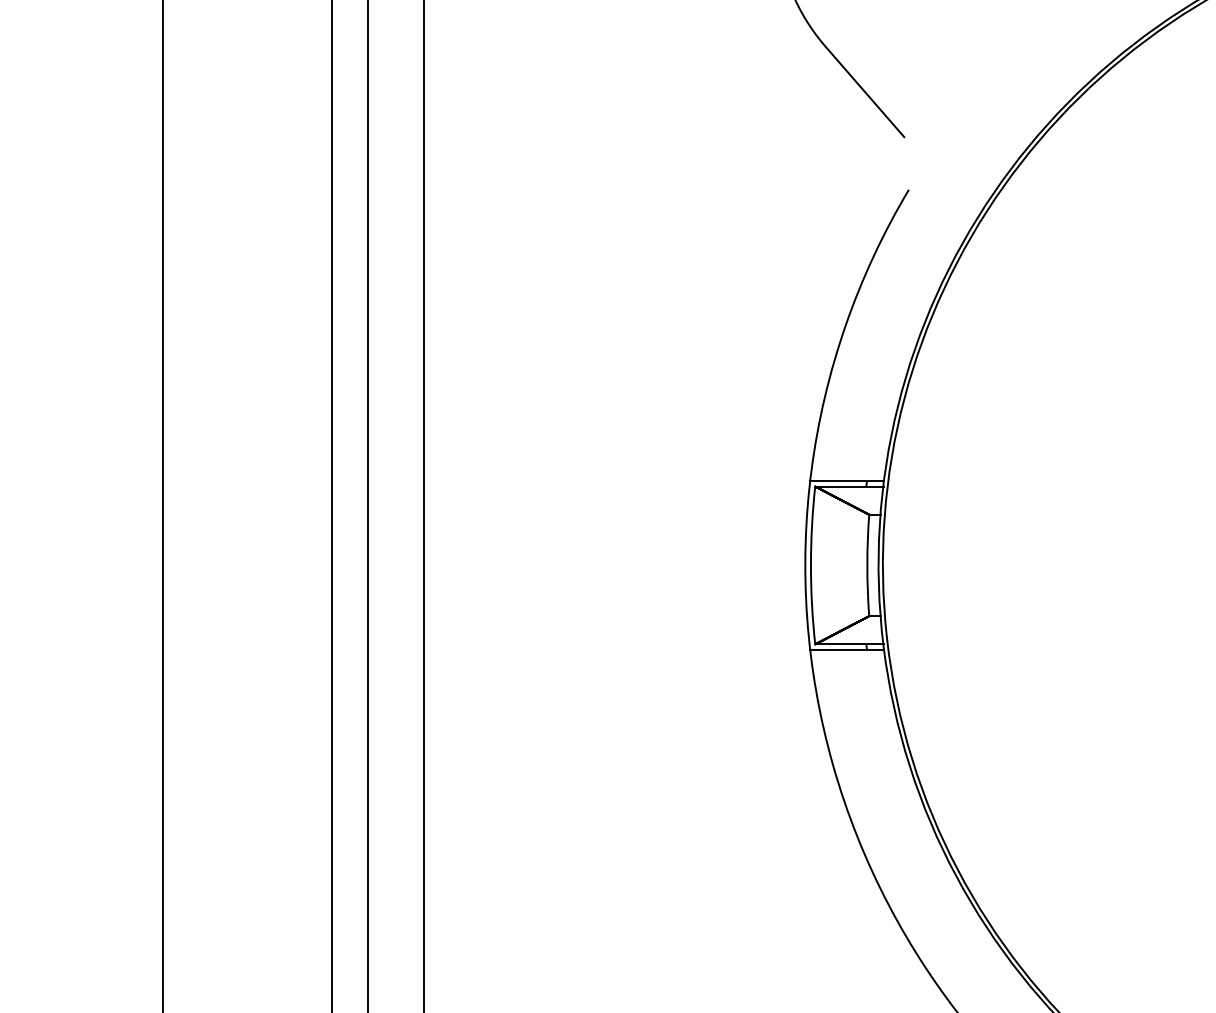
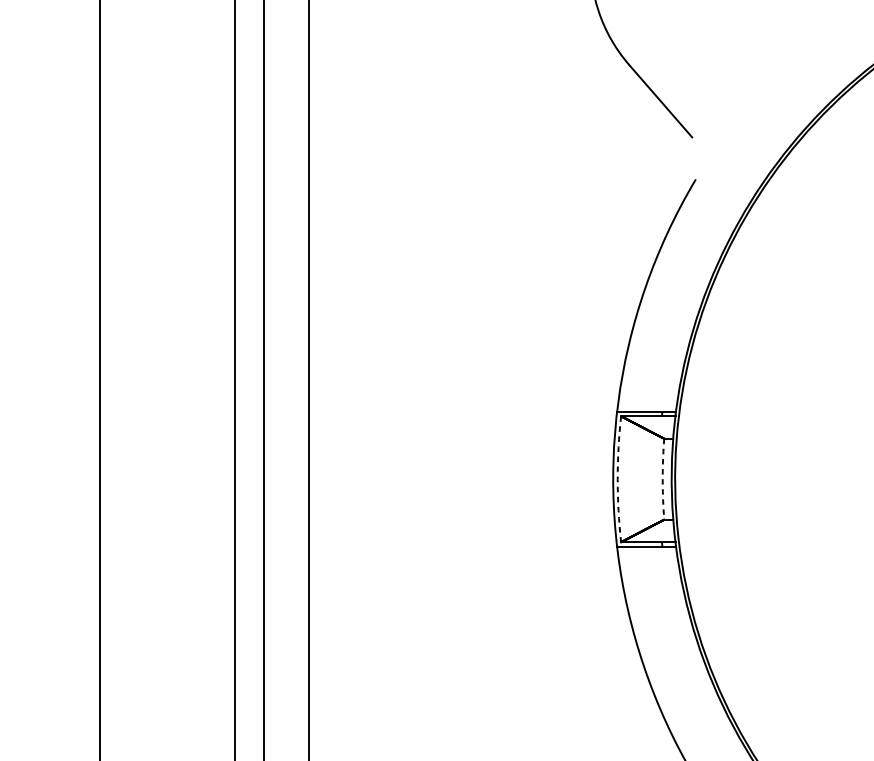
arc: (810, 565) -> (617, 479), solid -> dashed
arc: (867, 565) -> (662, 479), solid -> dashed

